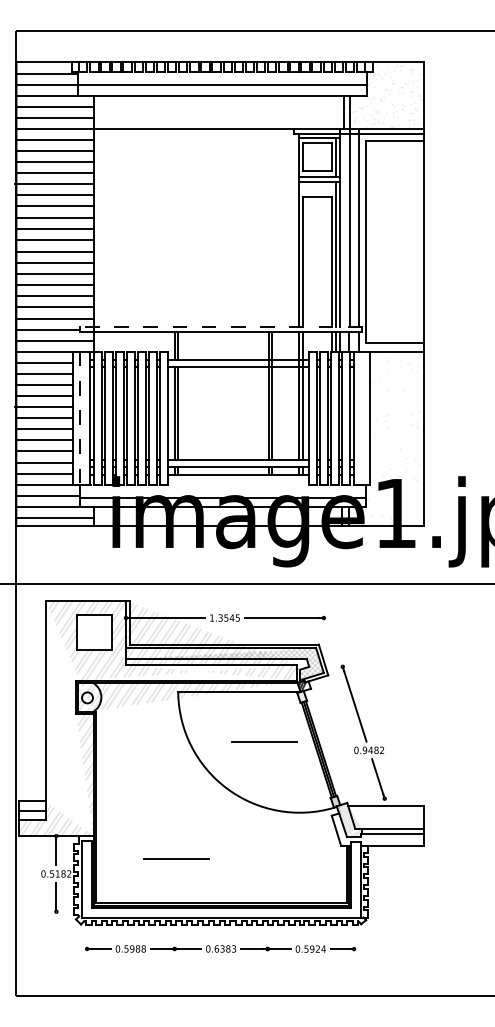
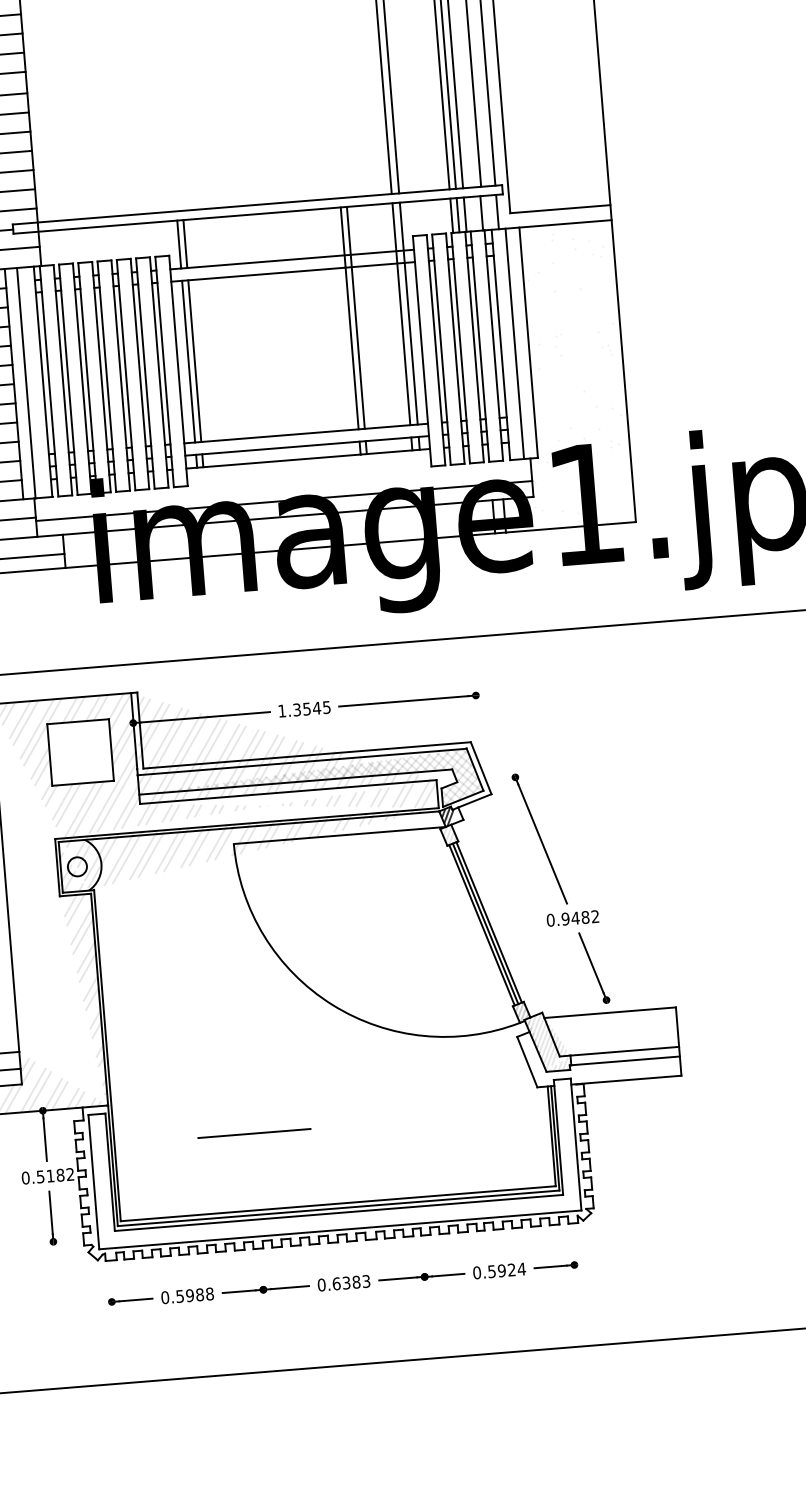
line: (220, 326) -> (256, 204), dashed -> solid
line: (362, 417) -> (514, 342), added
line: (80, 418) -> (26, 383), dashed -> solid
line: (264, 741) -> (390, 917), removed

